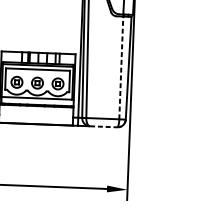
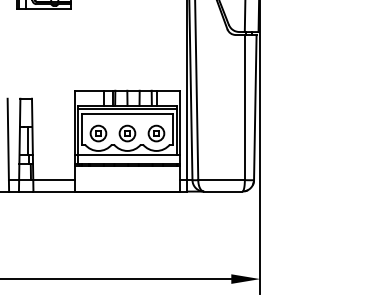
line: (121, 67) -> (244, 107), dashed -> solid
line: (103, 126) -> (223, 191), dashed -> solid

